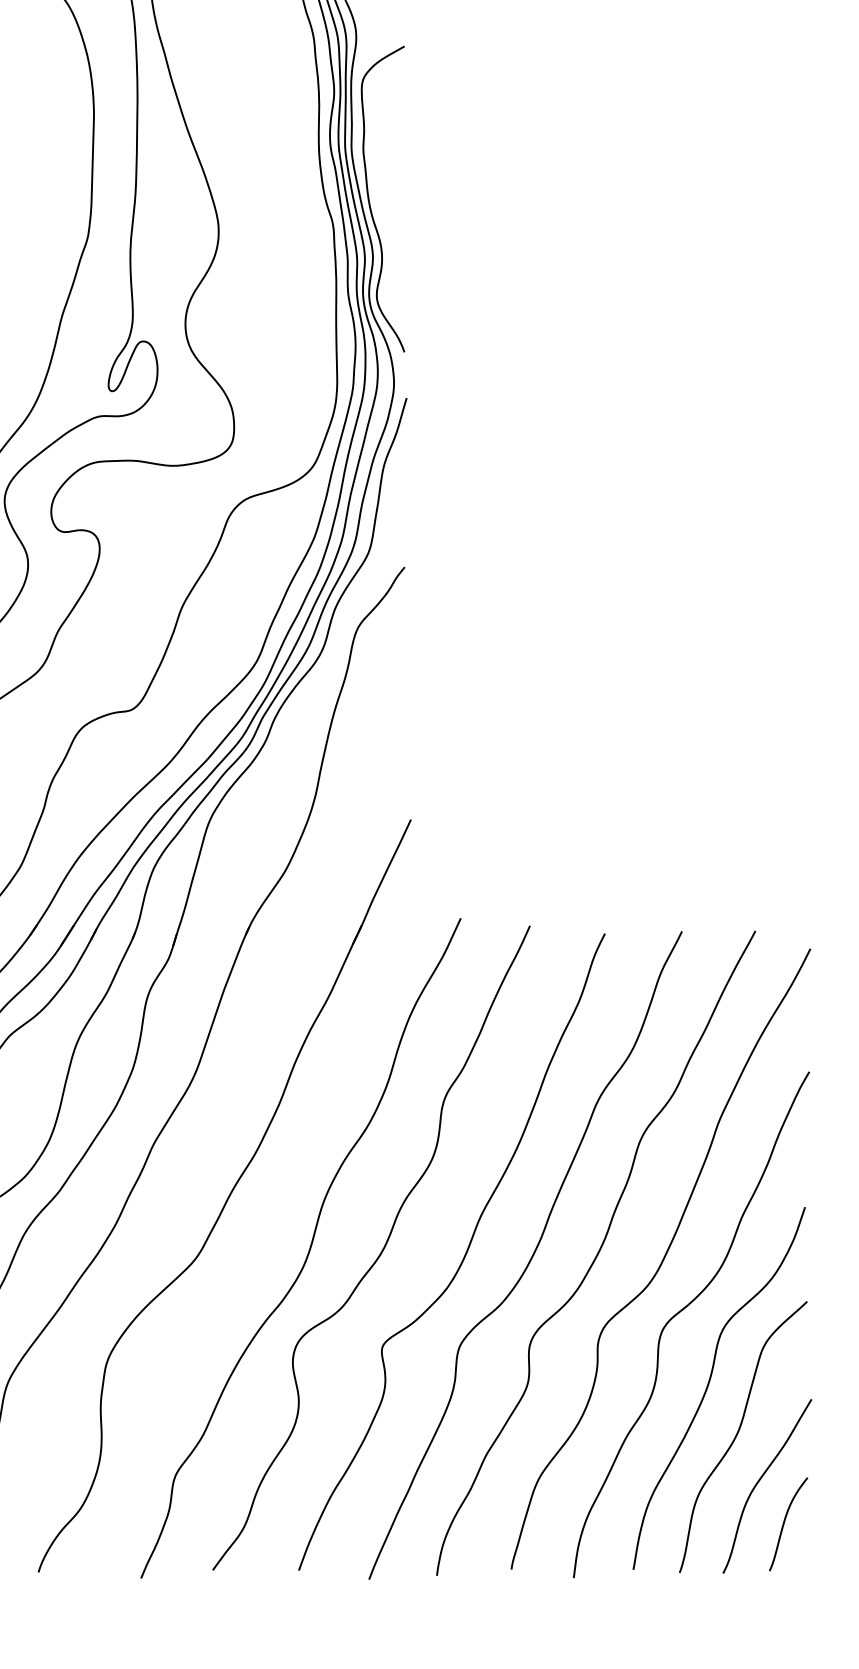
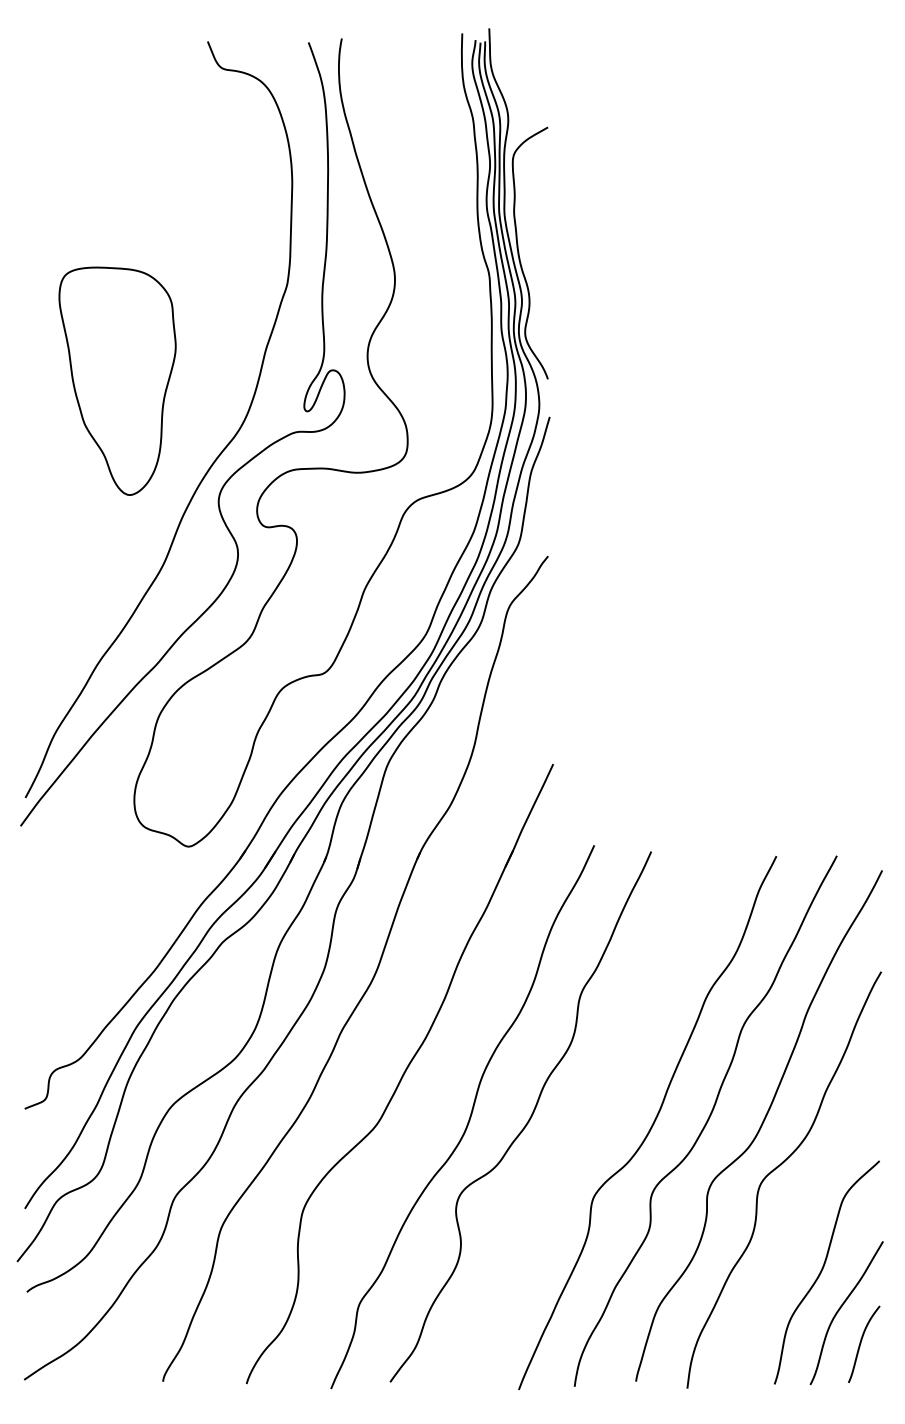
curve: (463, 1256) -> (596, 1123), removed
curve: (709, 1383) -> (799, 1228), removed

